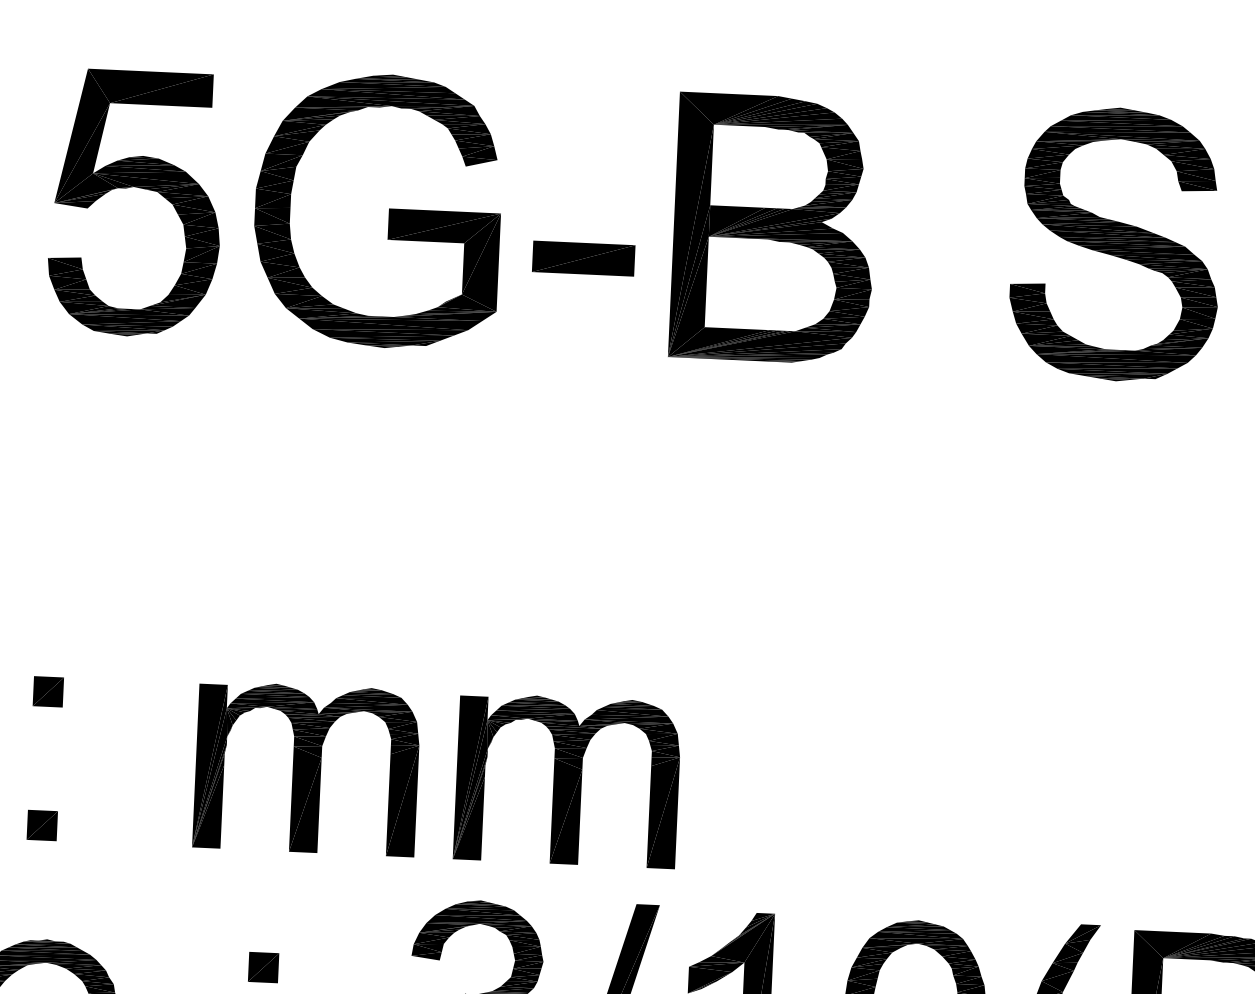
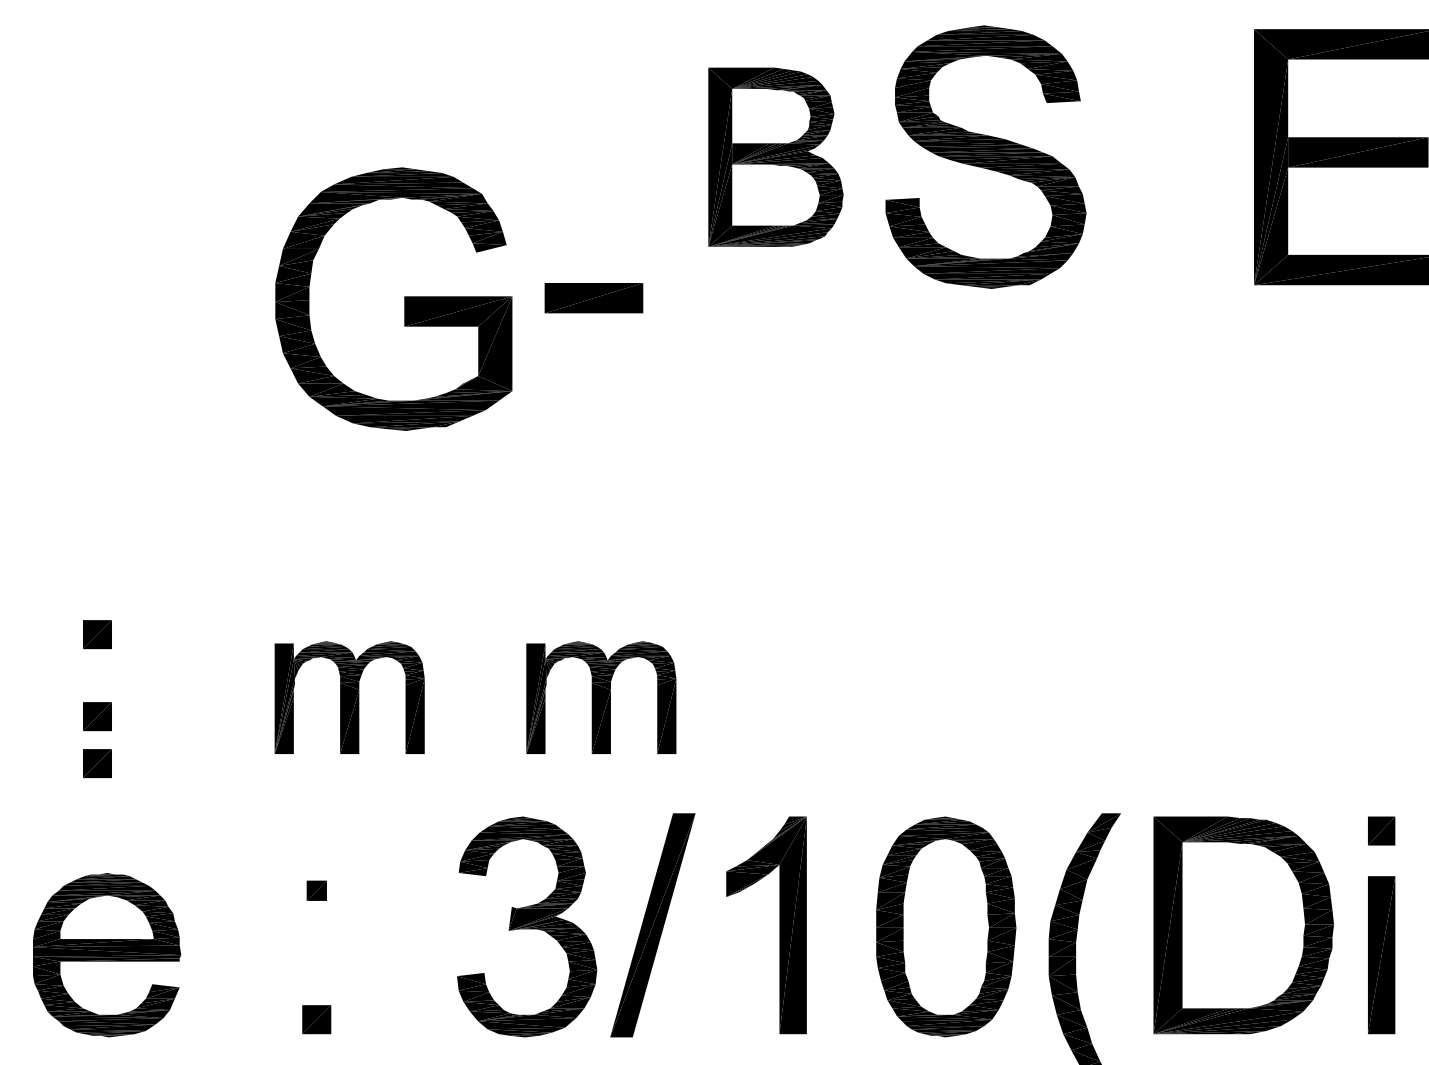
part: (141, 189) -> (165, 146), removed
part: (389, 210) -> (404, 298), moved
part: (773, 229) -> (775, 157), size x0.7
part: (1115, 243) -> (985, 156), moved
part: (583, 258) -> (593, 298), moved
part: (306, 768) -> (349, 697), size x0.7
part: (44, 776) -> (97, 716), added
part: (567, 780) -> (601, 697), size x0.7
part: (263, 967) -> (316, 890), size x0.7

